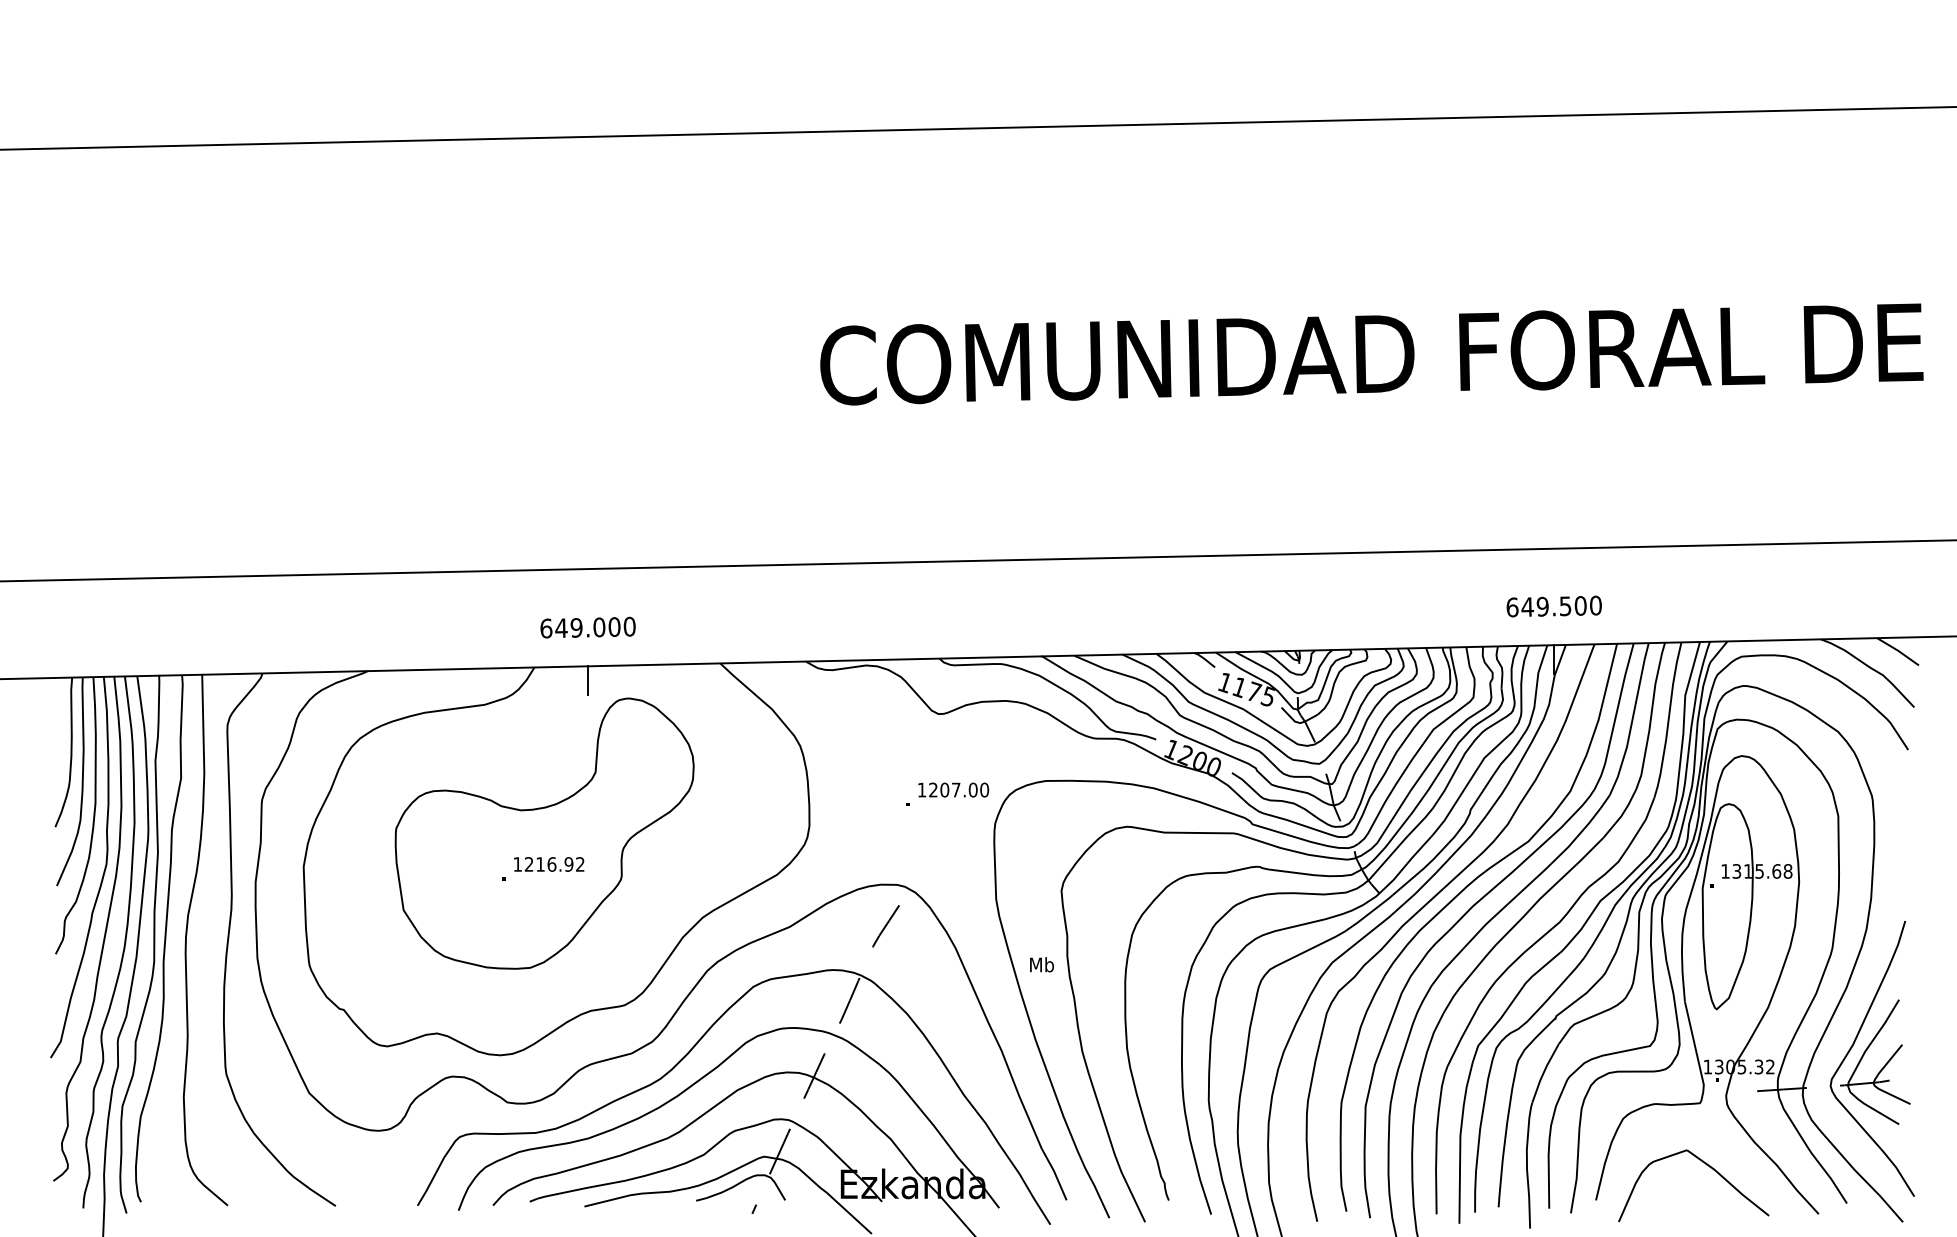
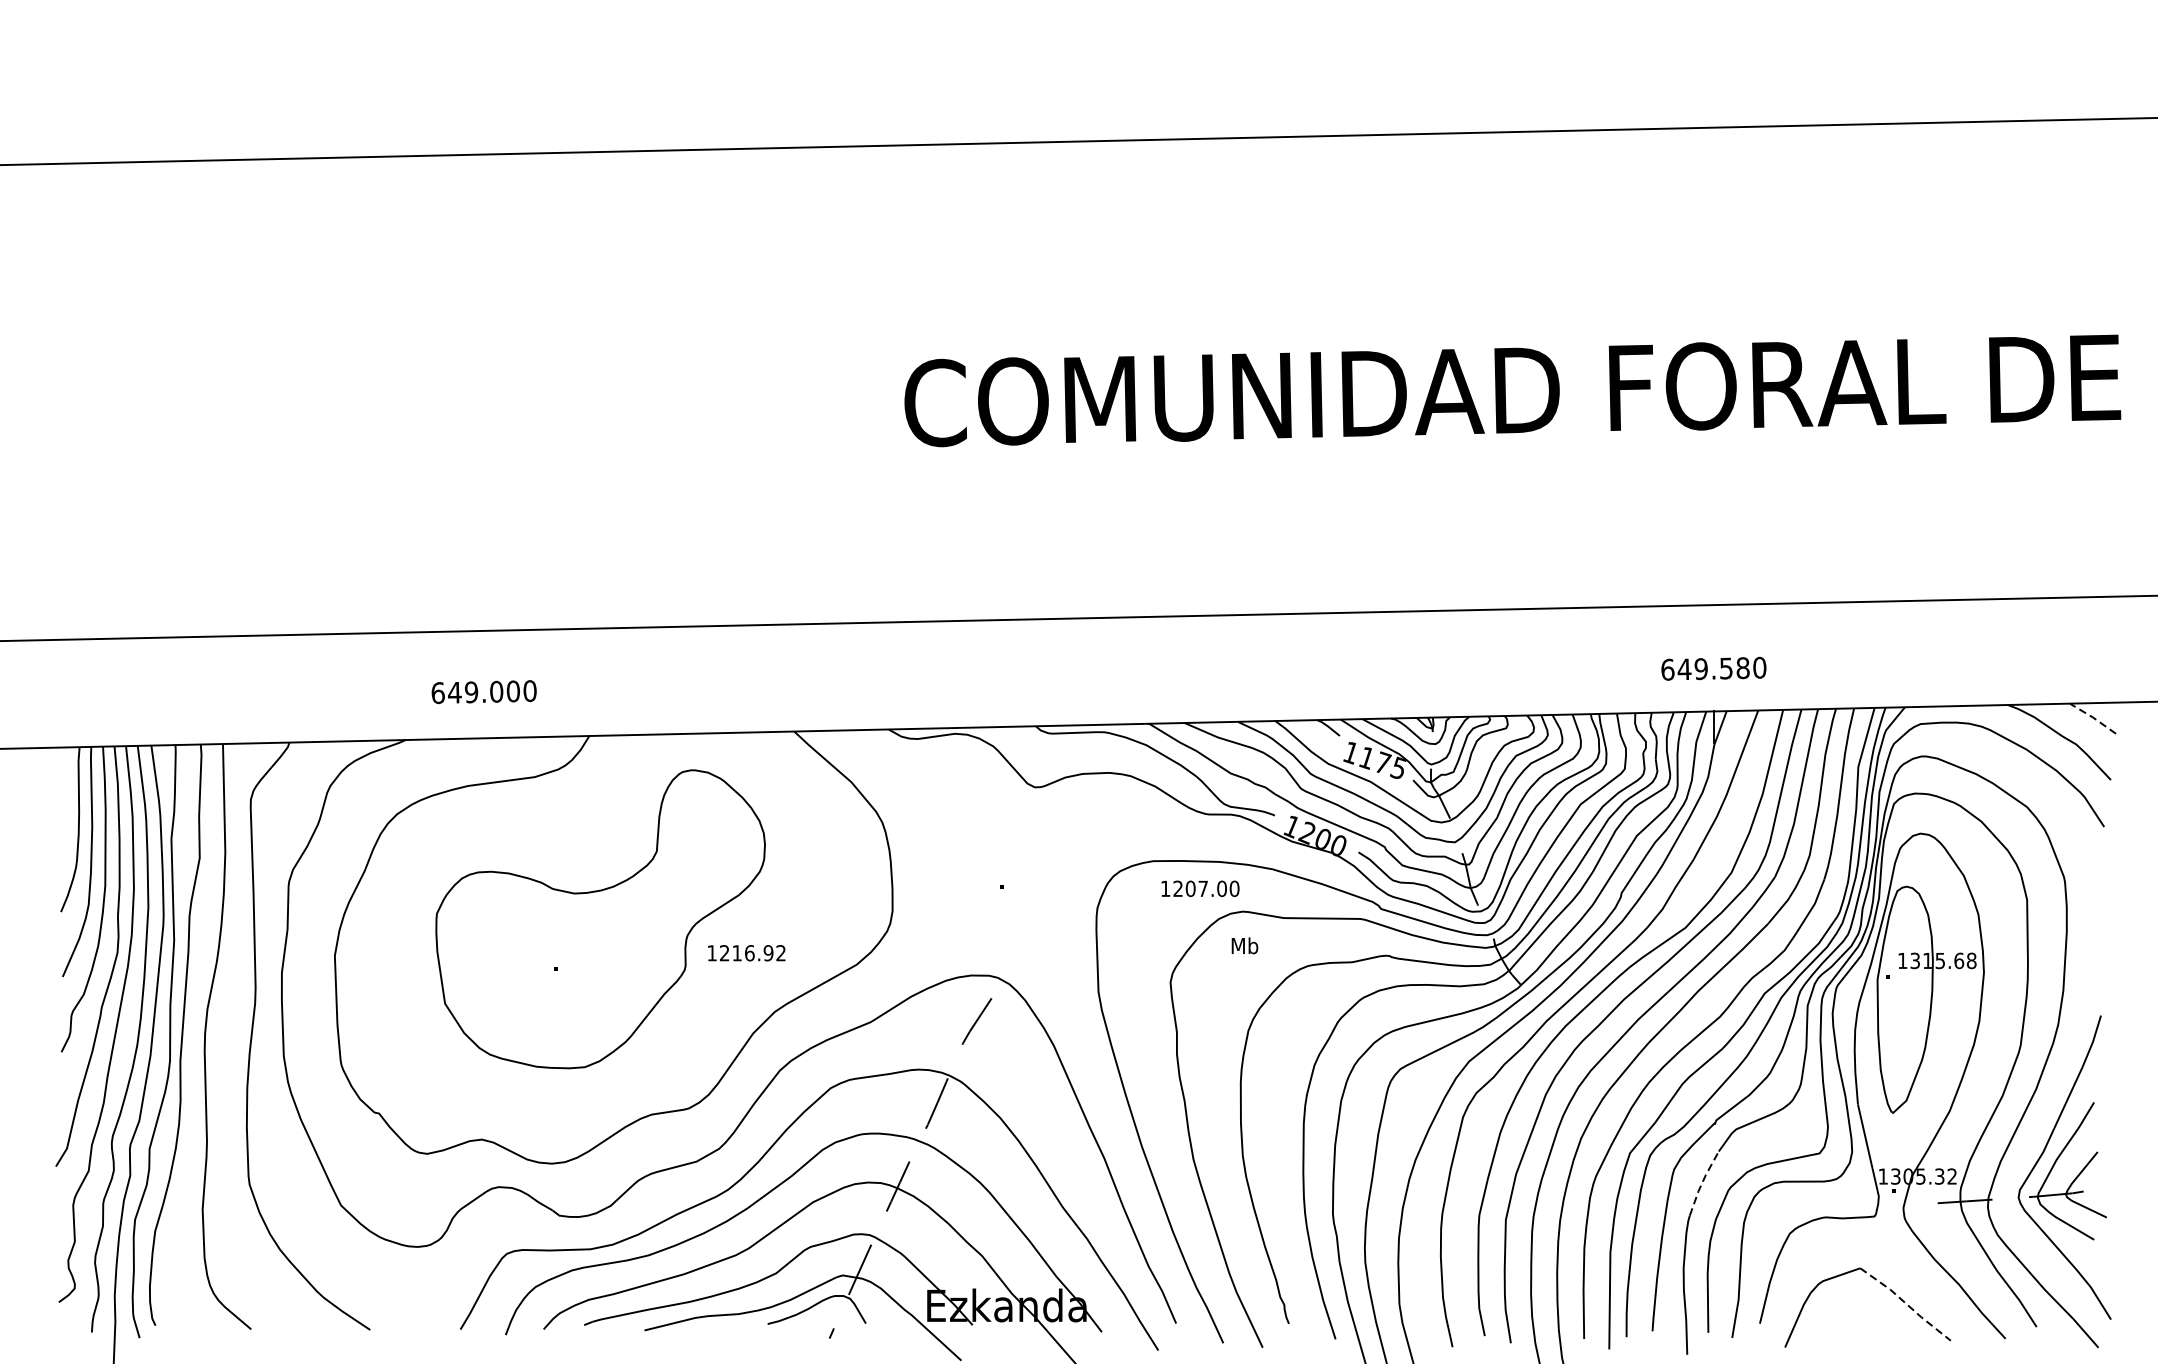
text: (1580, 605) -> (1742, 667), 649.500 -> 649.580
text: (587, 627) -> (483, 691), moved
line: (1898, 650) -> (2093, 717), solid -> dashed
line: (588, 680) -> (648, 750), removed
text: (953, 789) -> (1200, 888), moved
text: (549, 864) -> (747, 953), moved
text: (1041, 964) -> (1244, 945), moved
line: (1544, 1072) -> (1703, 1182), solid -> dashed
line: (1728, 1182) -> (1906, 1303), solid -> dashed

